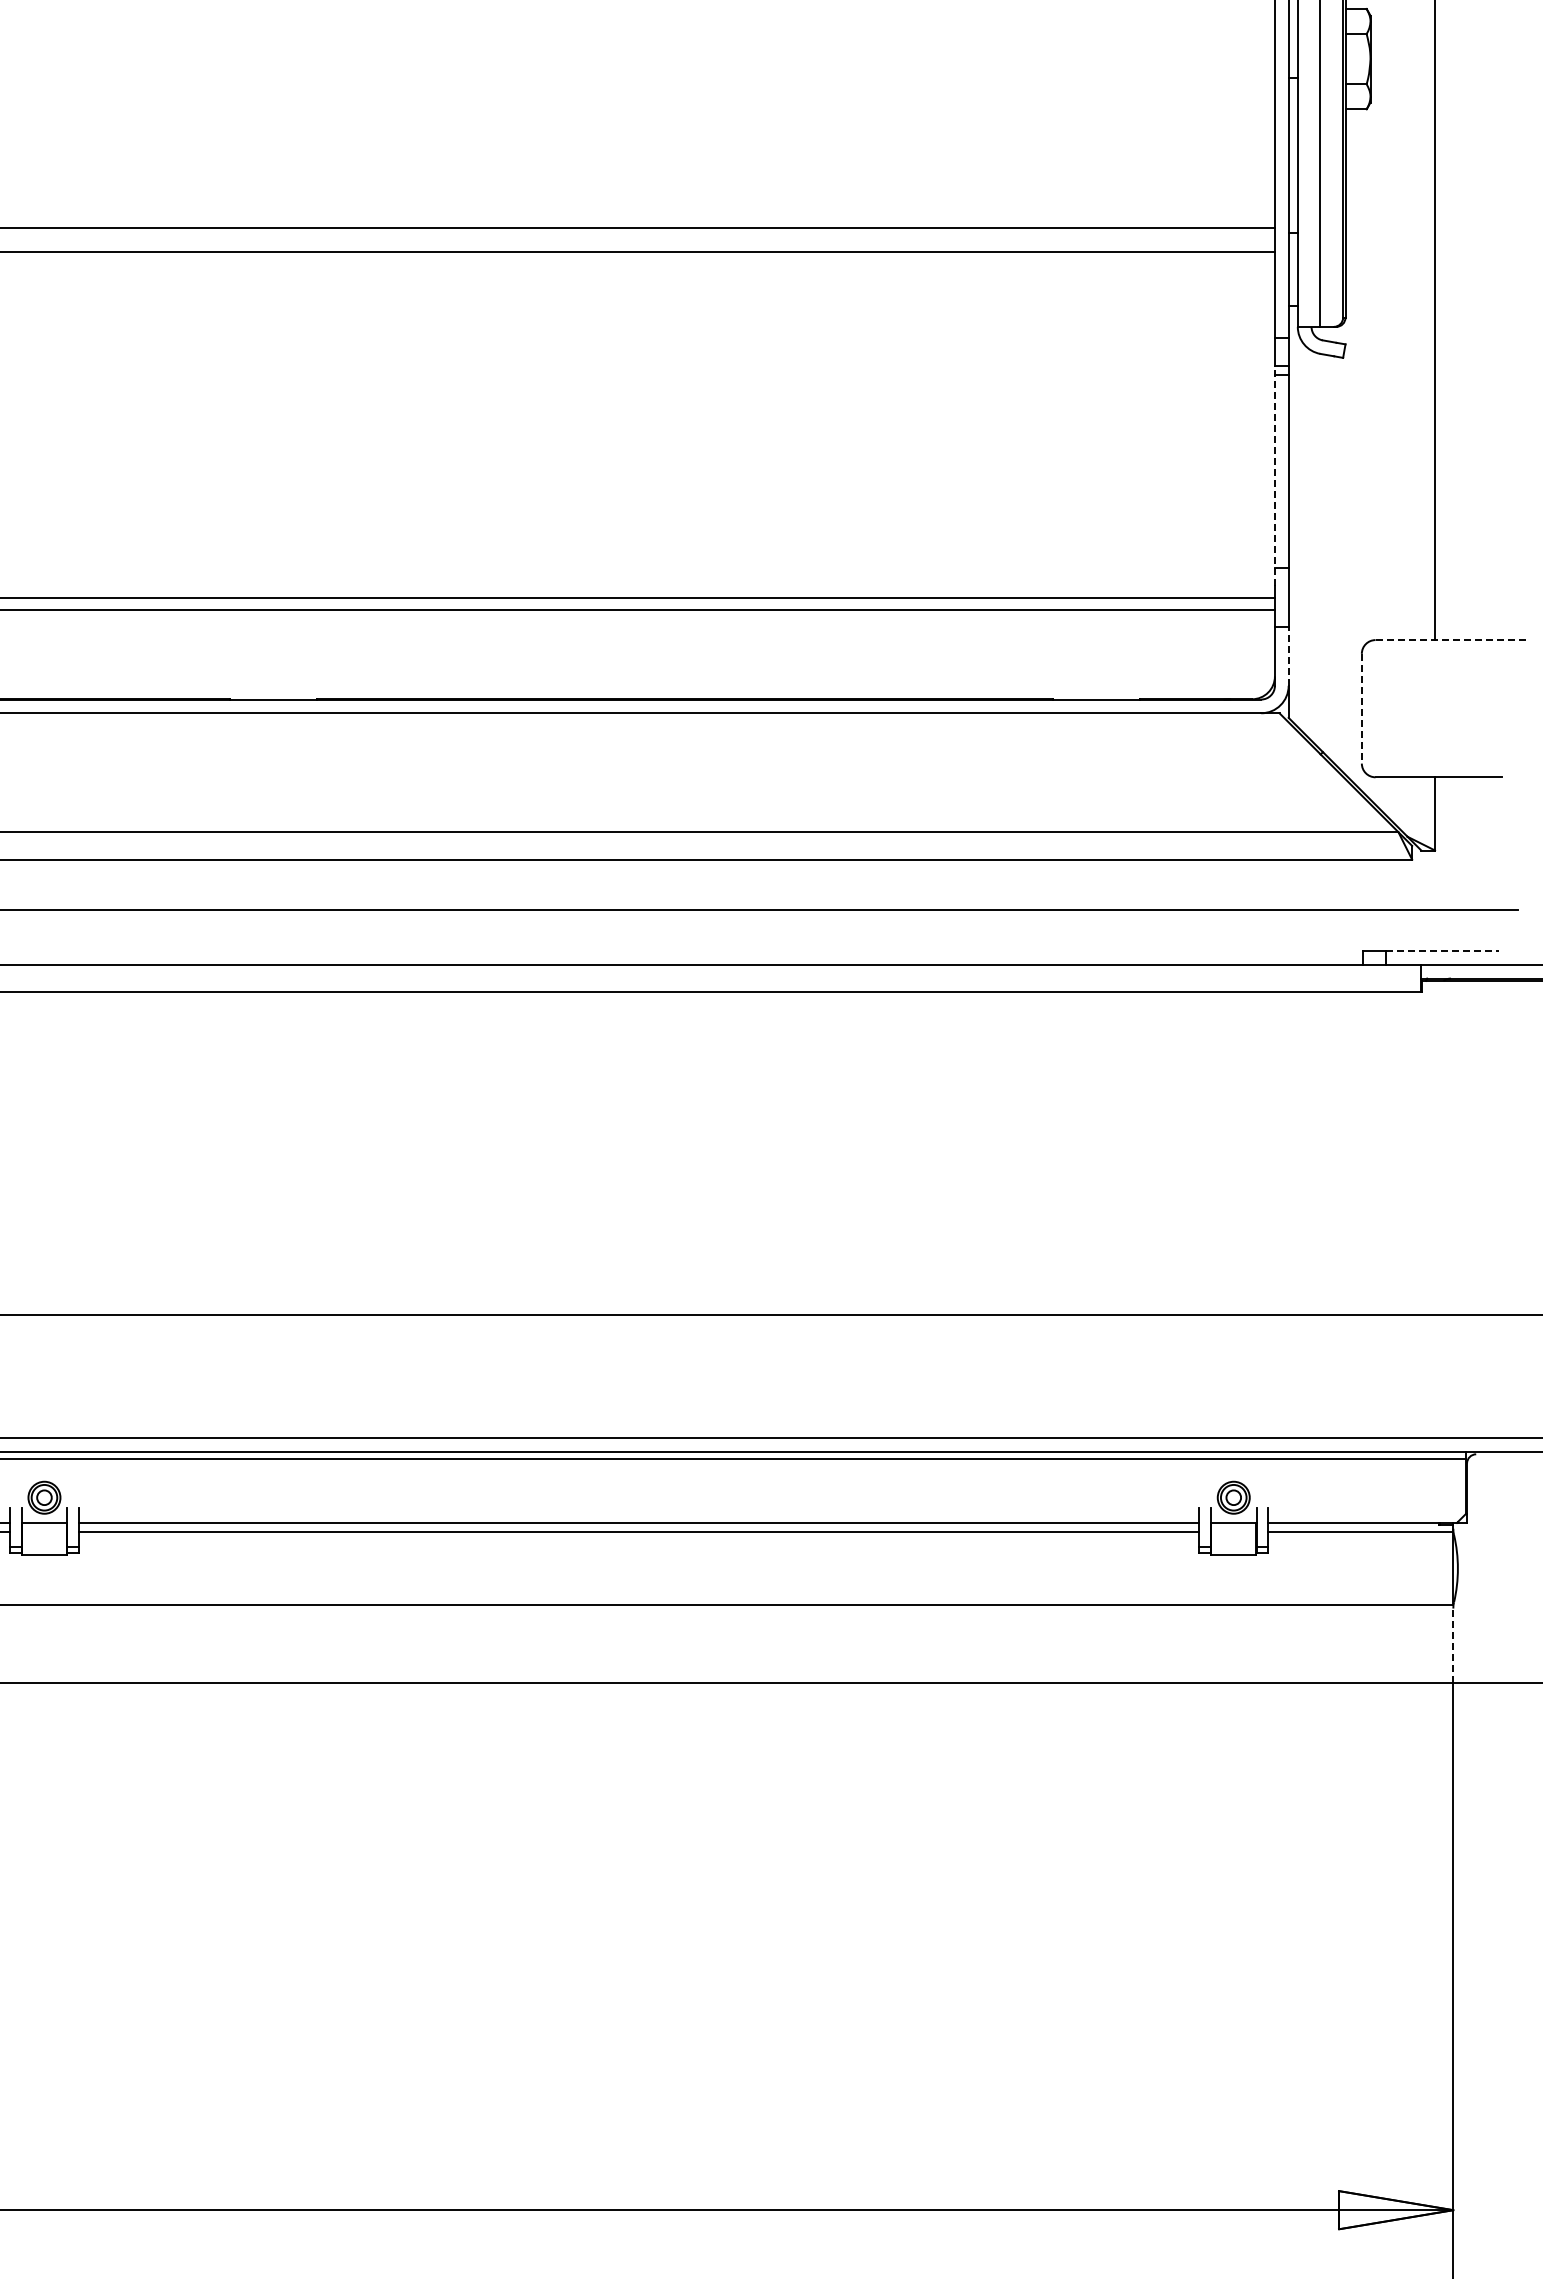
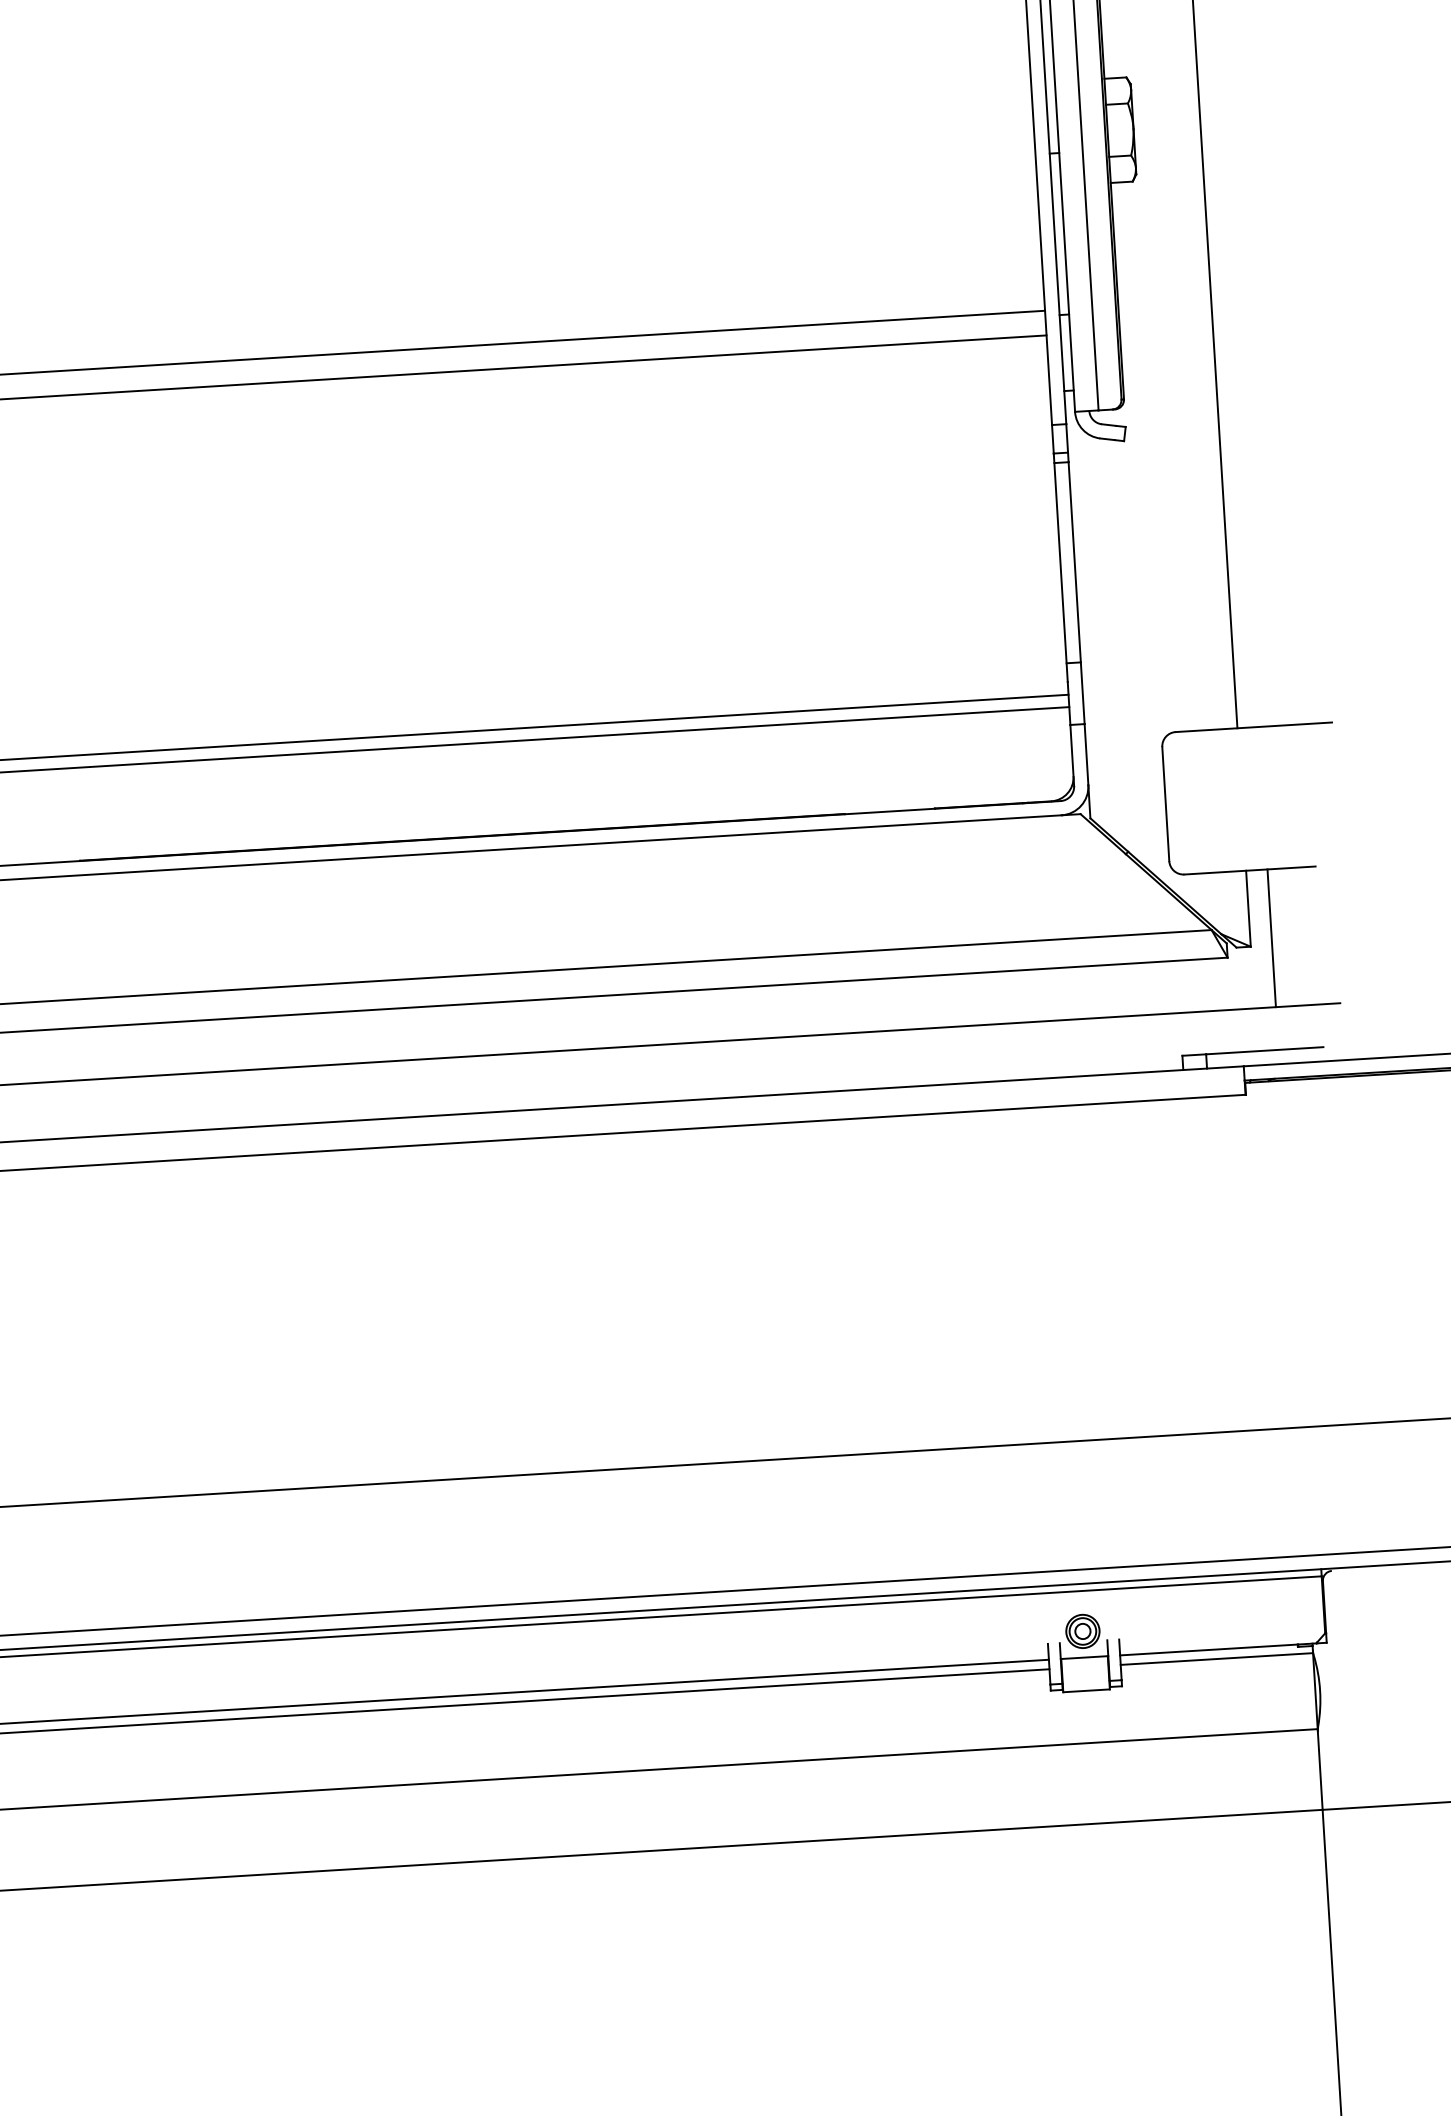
line: (1274, 475) -> (1060, 567), dashed -> solid
line: (1450, 640) -> (1253, 727), dashed -> solid
line: (1288, 655) -> (1086, 753), dashed -> solid
line: (1361, 708) -> (1165, 803), dashed -> solid
line: (1455, 843) -> (1271, 938), added
line: (1442, 951) -> (1264, 1051), dashed -> solid
line: (1453, 1644) -> (1320, 1769), dashed -> solid

